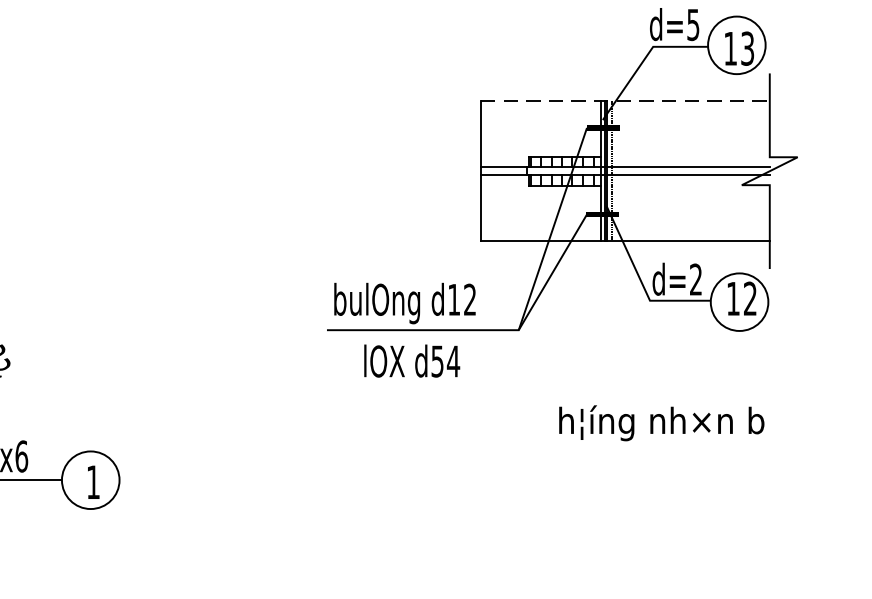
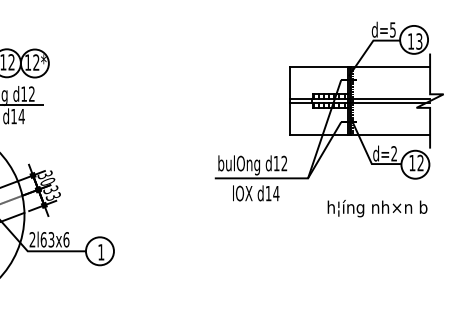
line: (626, 102) -> (360, 67), dashed -> solid
text: (437, 361) -> (268, 193), d54 -> d14
text: (661, 423) -> (377, 208), moved

